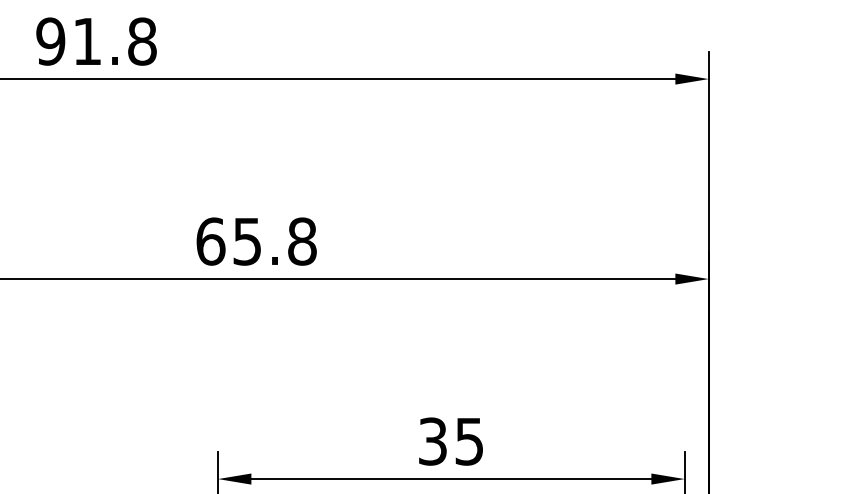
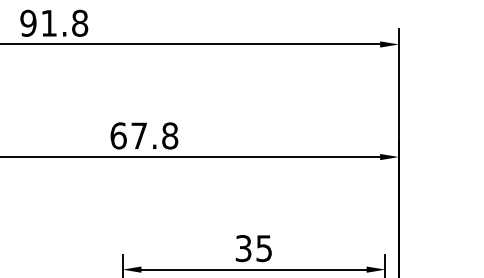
text: (246, 240) -> (138, 135), 65.8 -> 67.8

